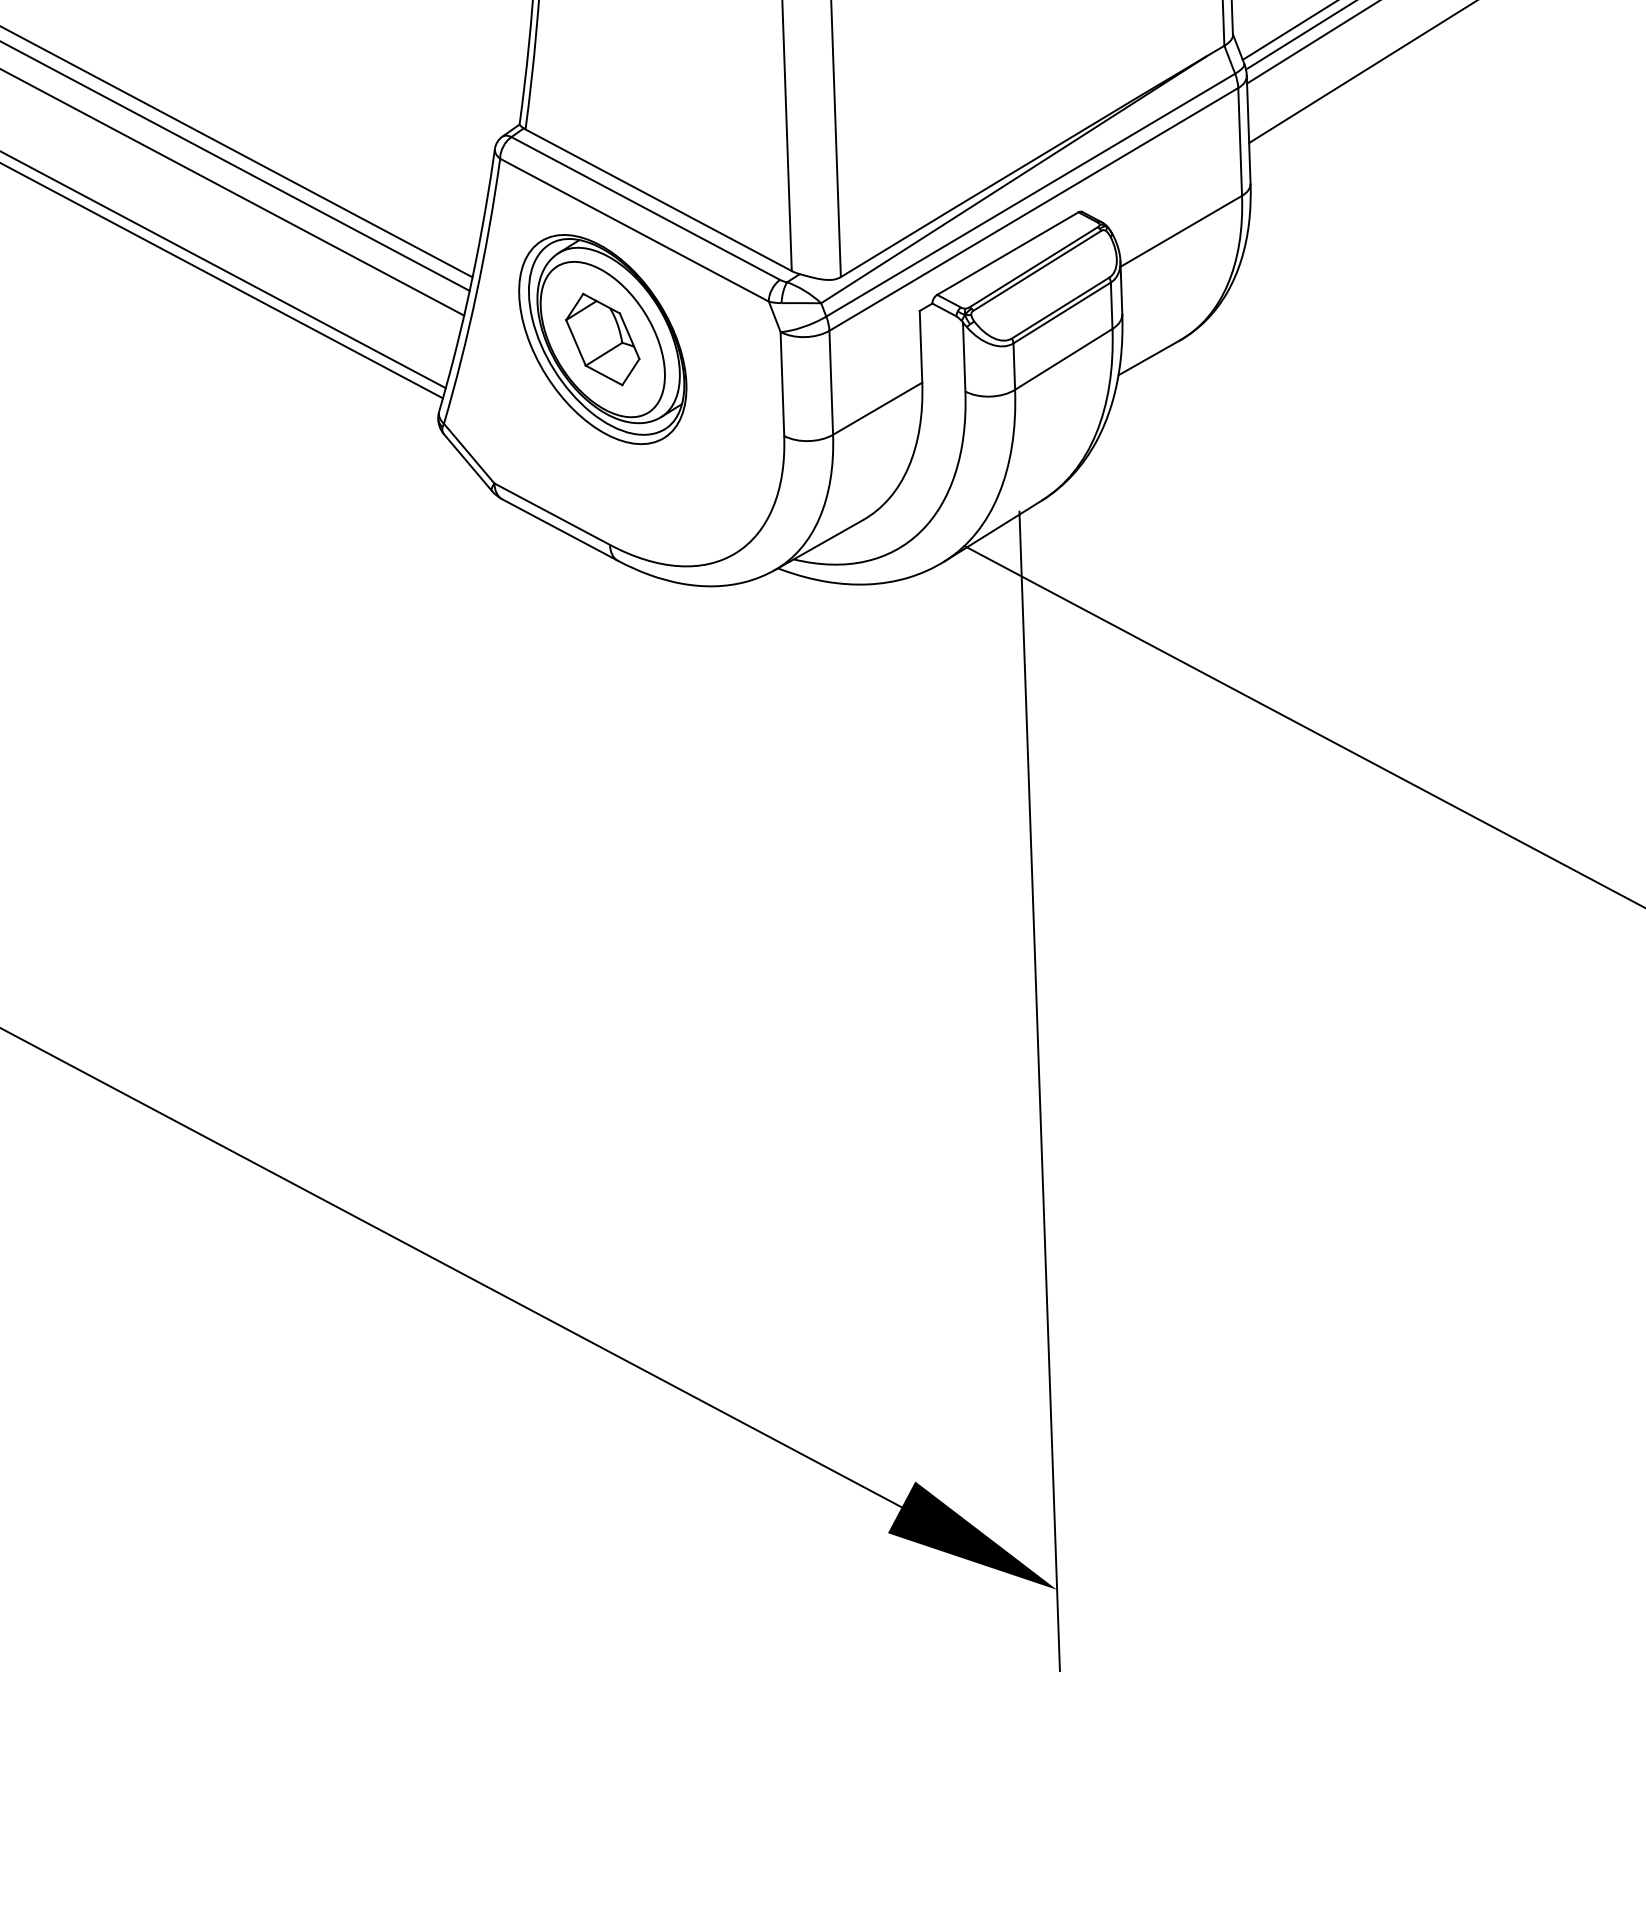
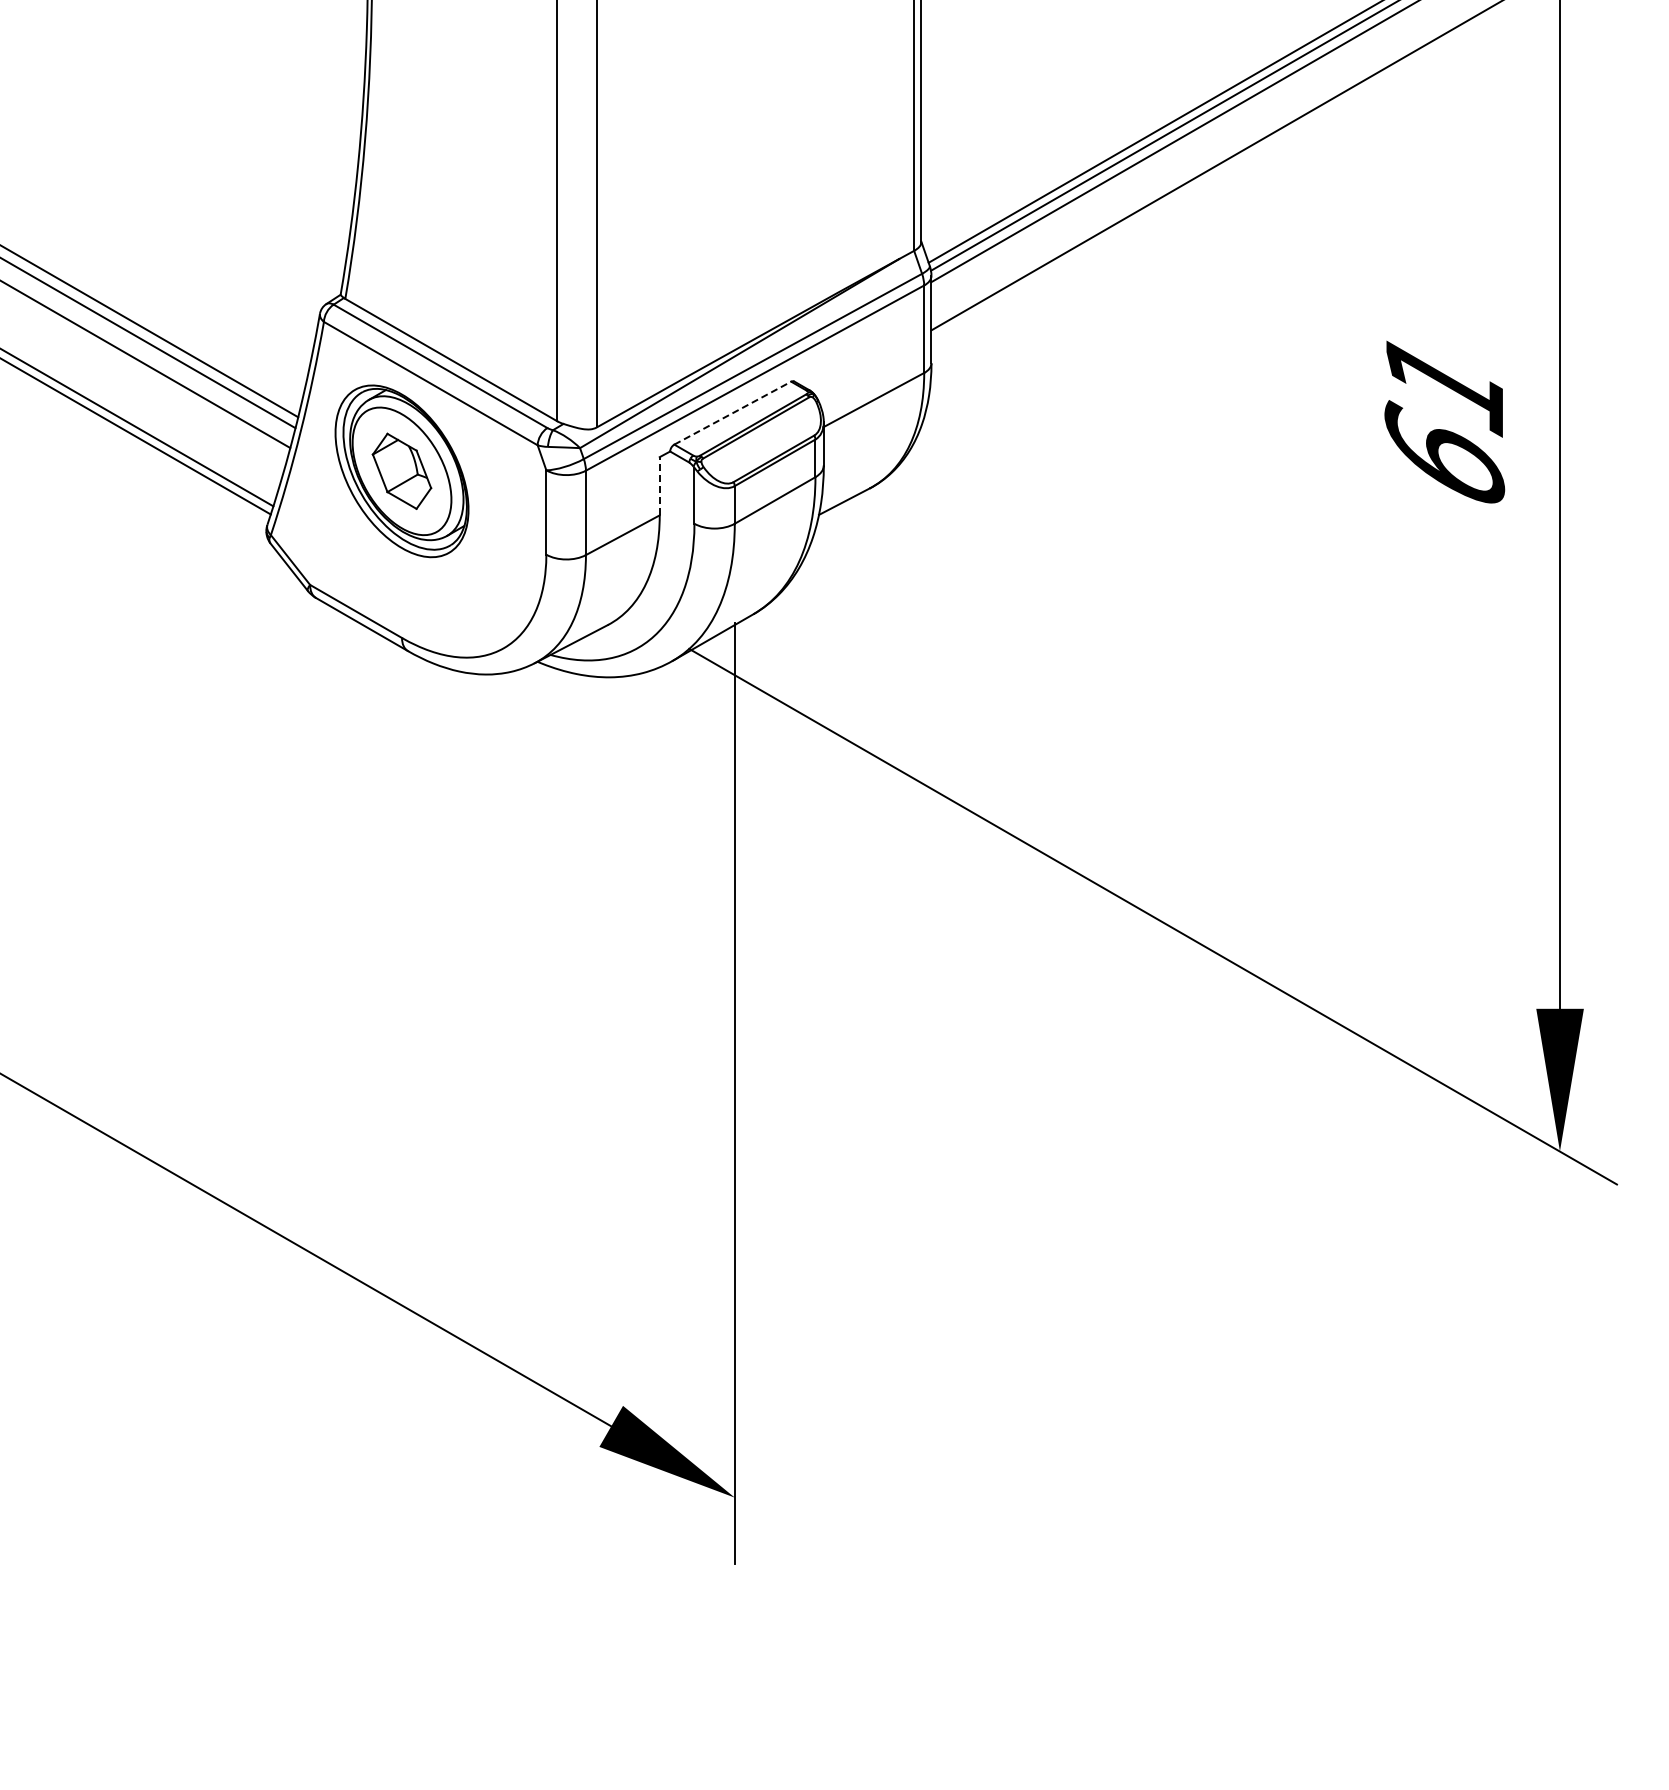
line: (1008, 252) -> (733, 412), solid -> dashed
line: (920, 345) -> (659, 485), solid -> dashed

